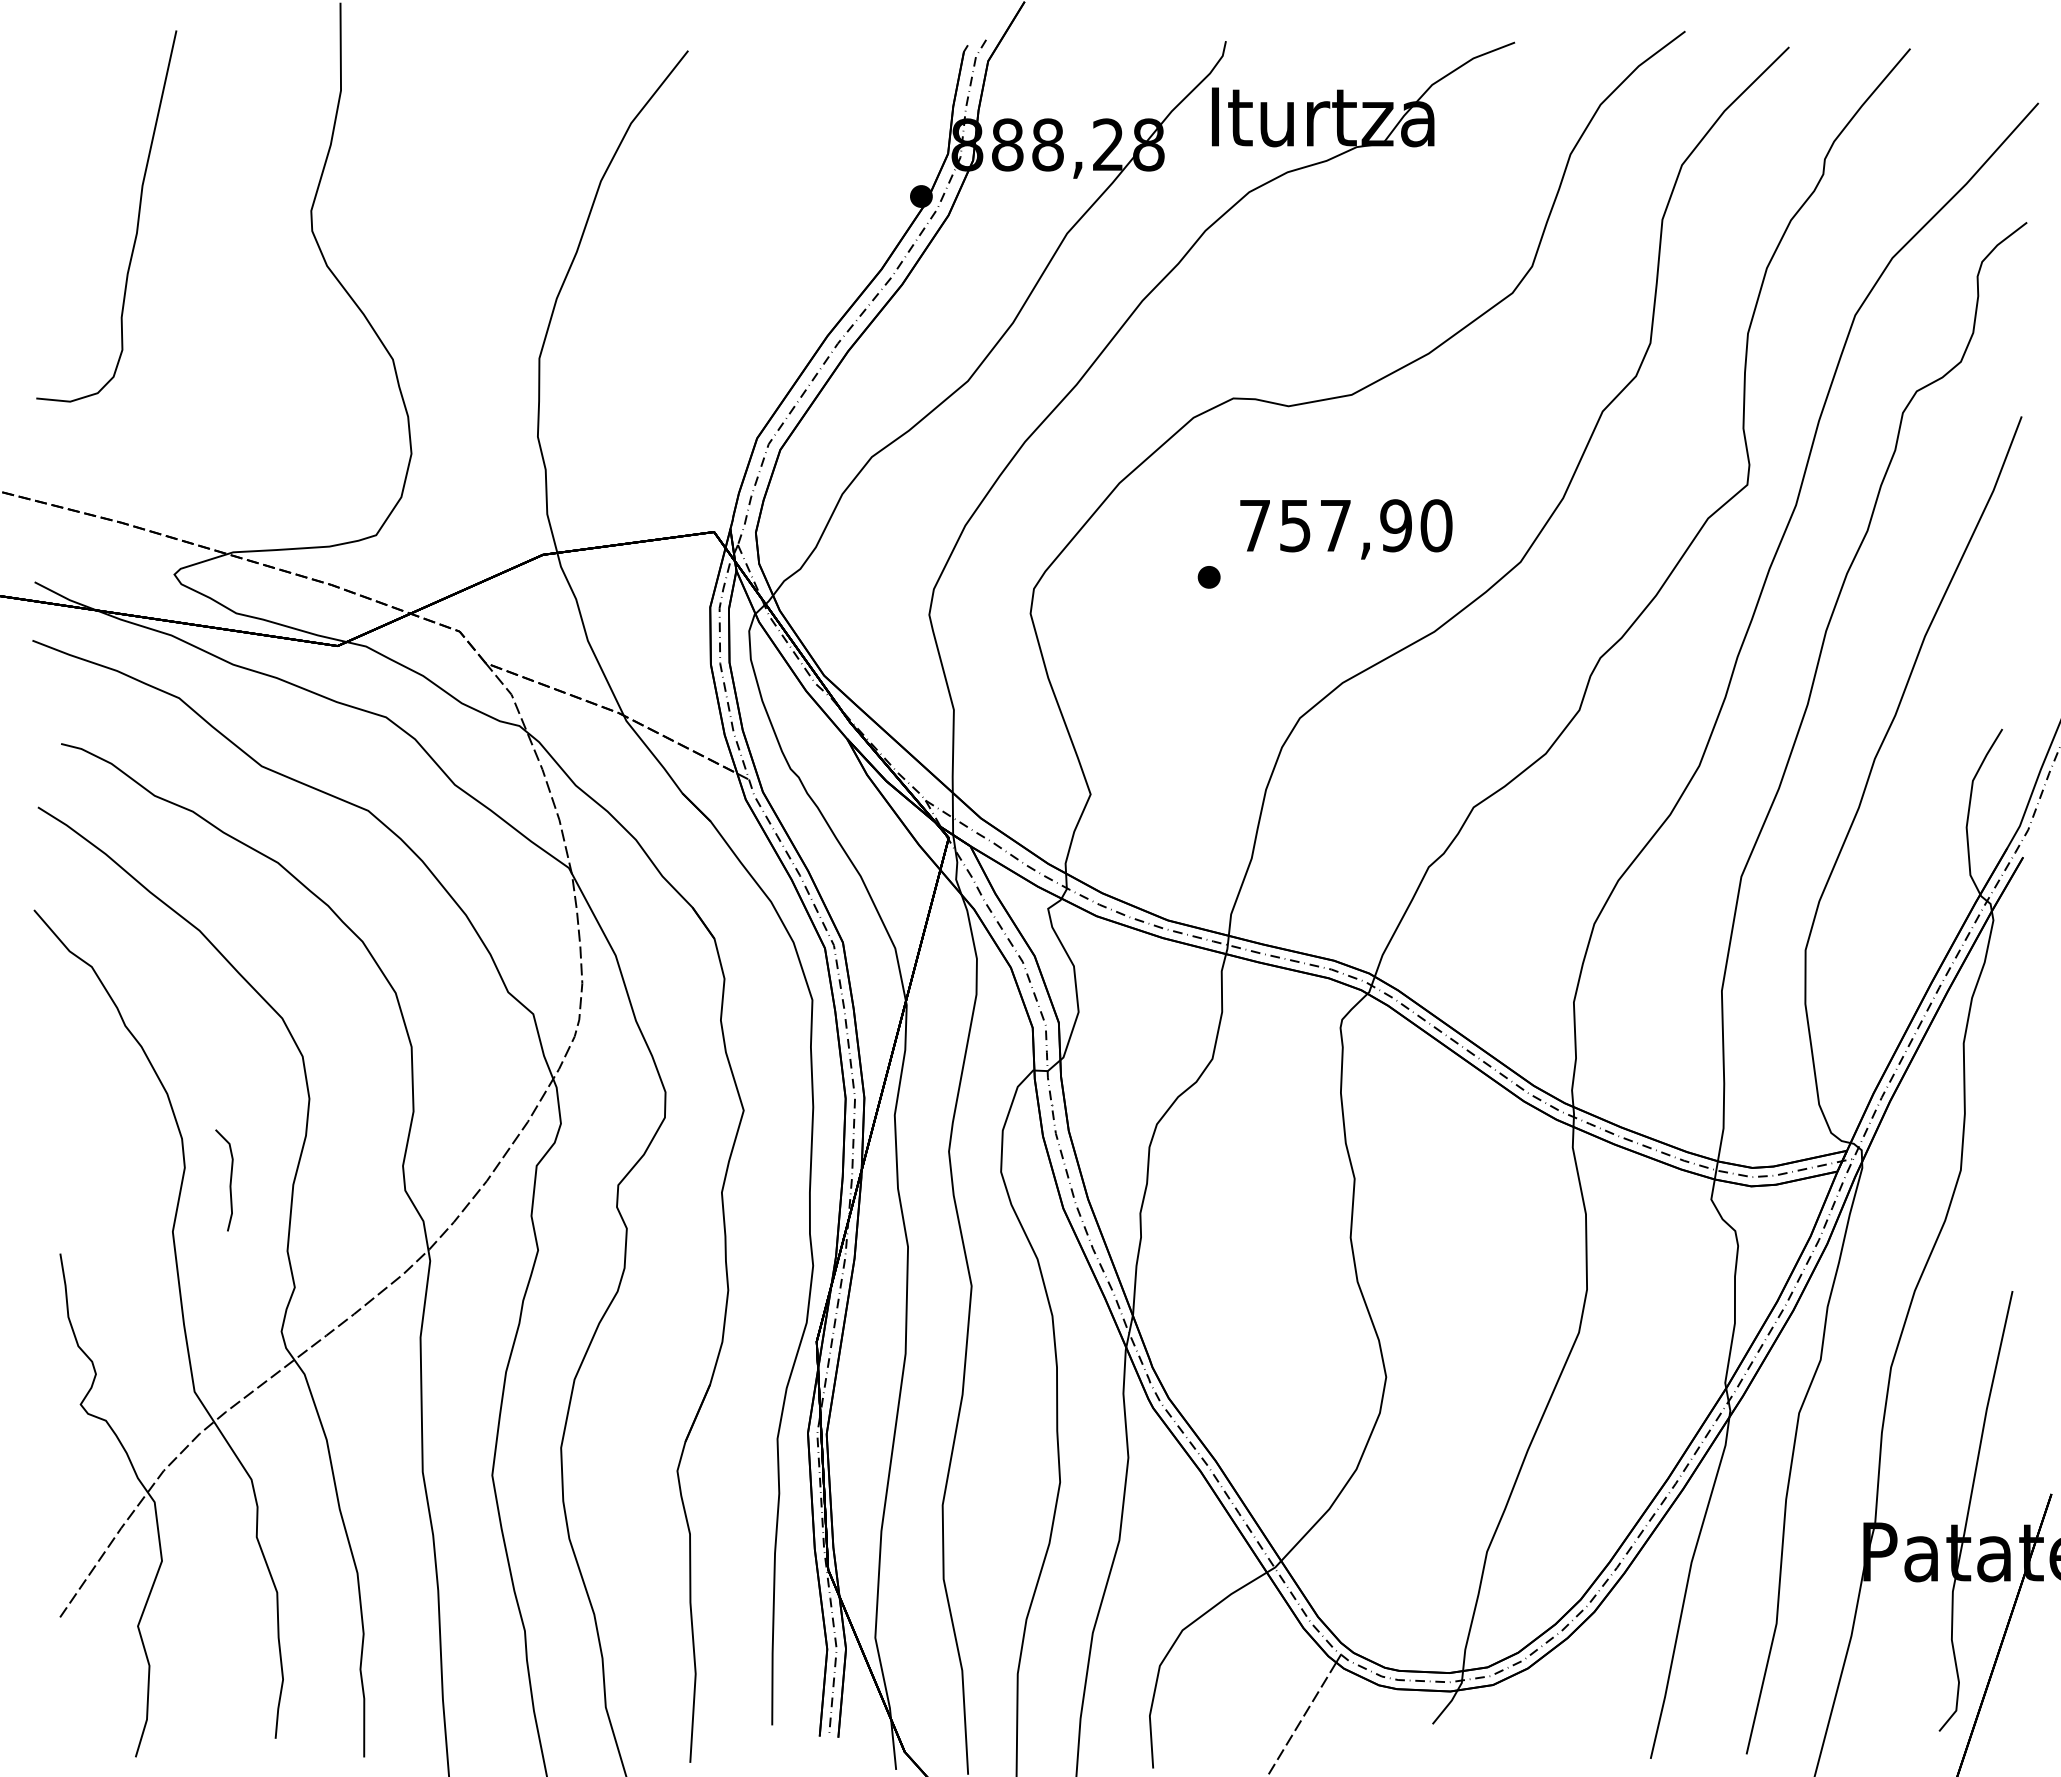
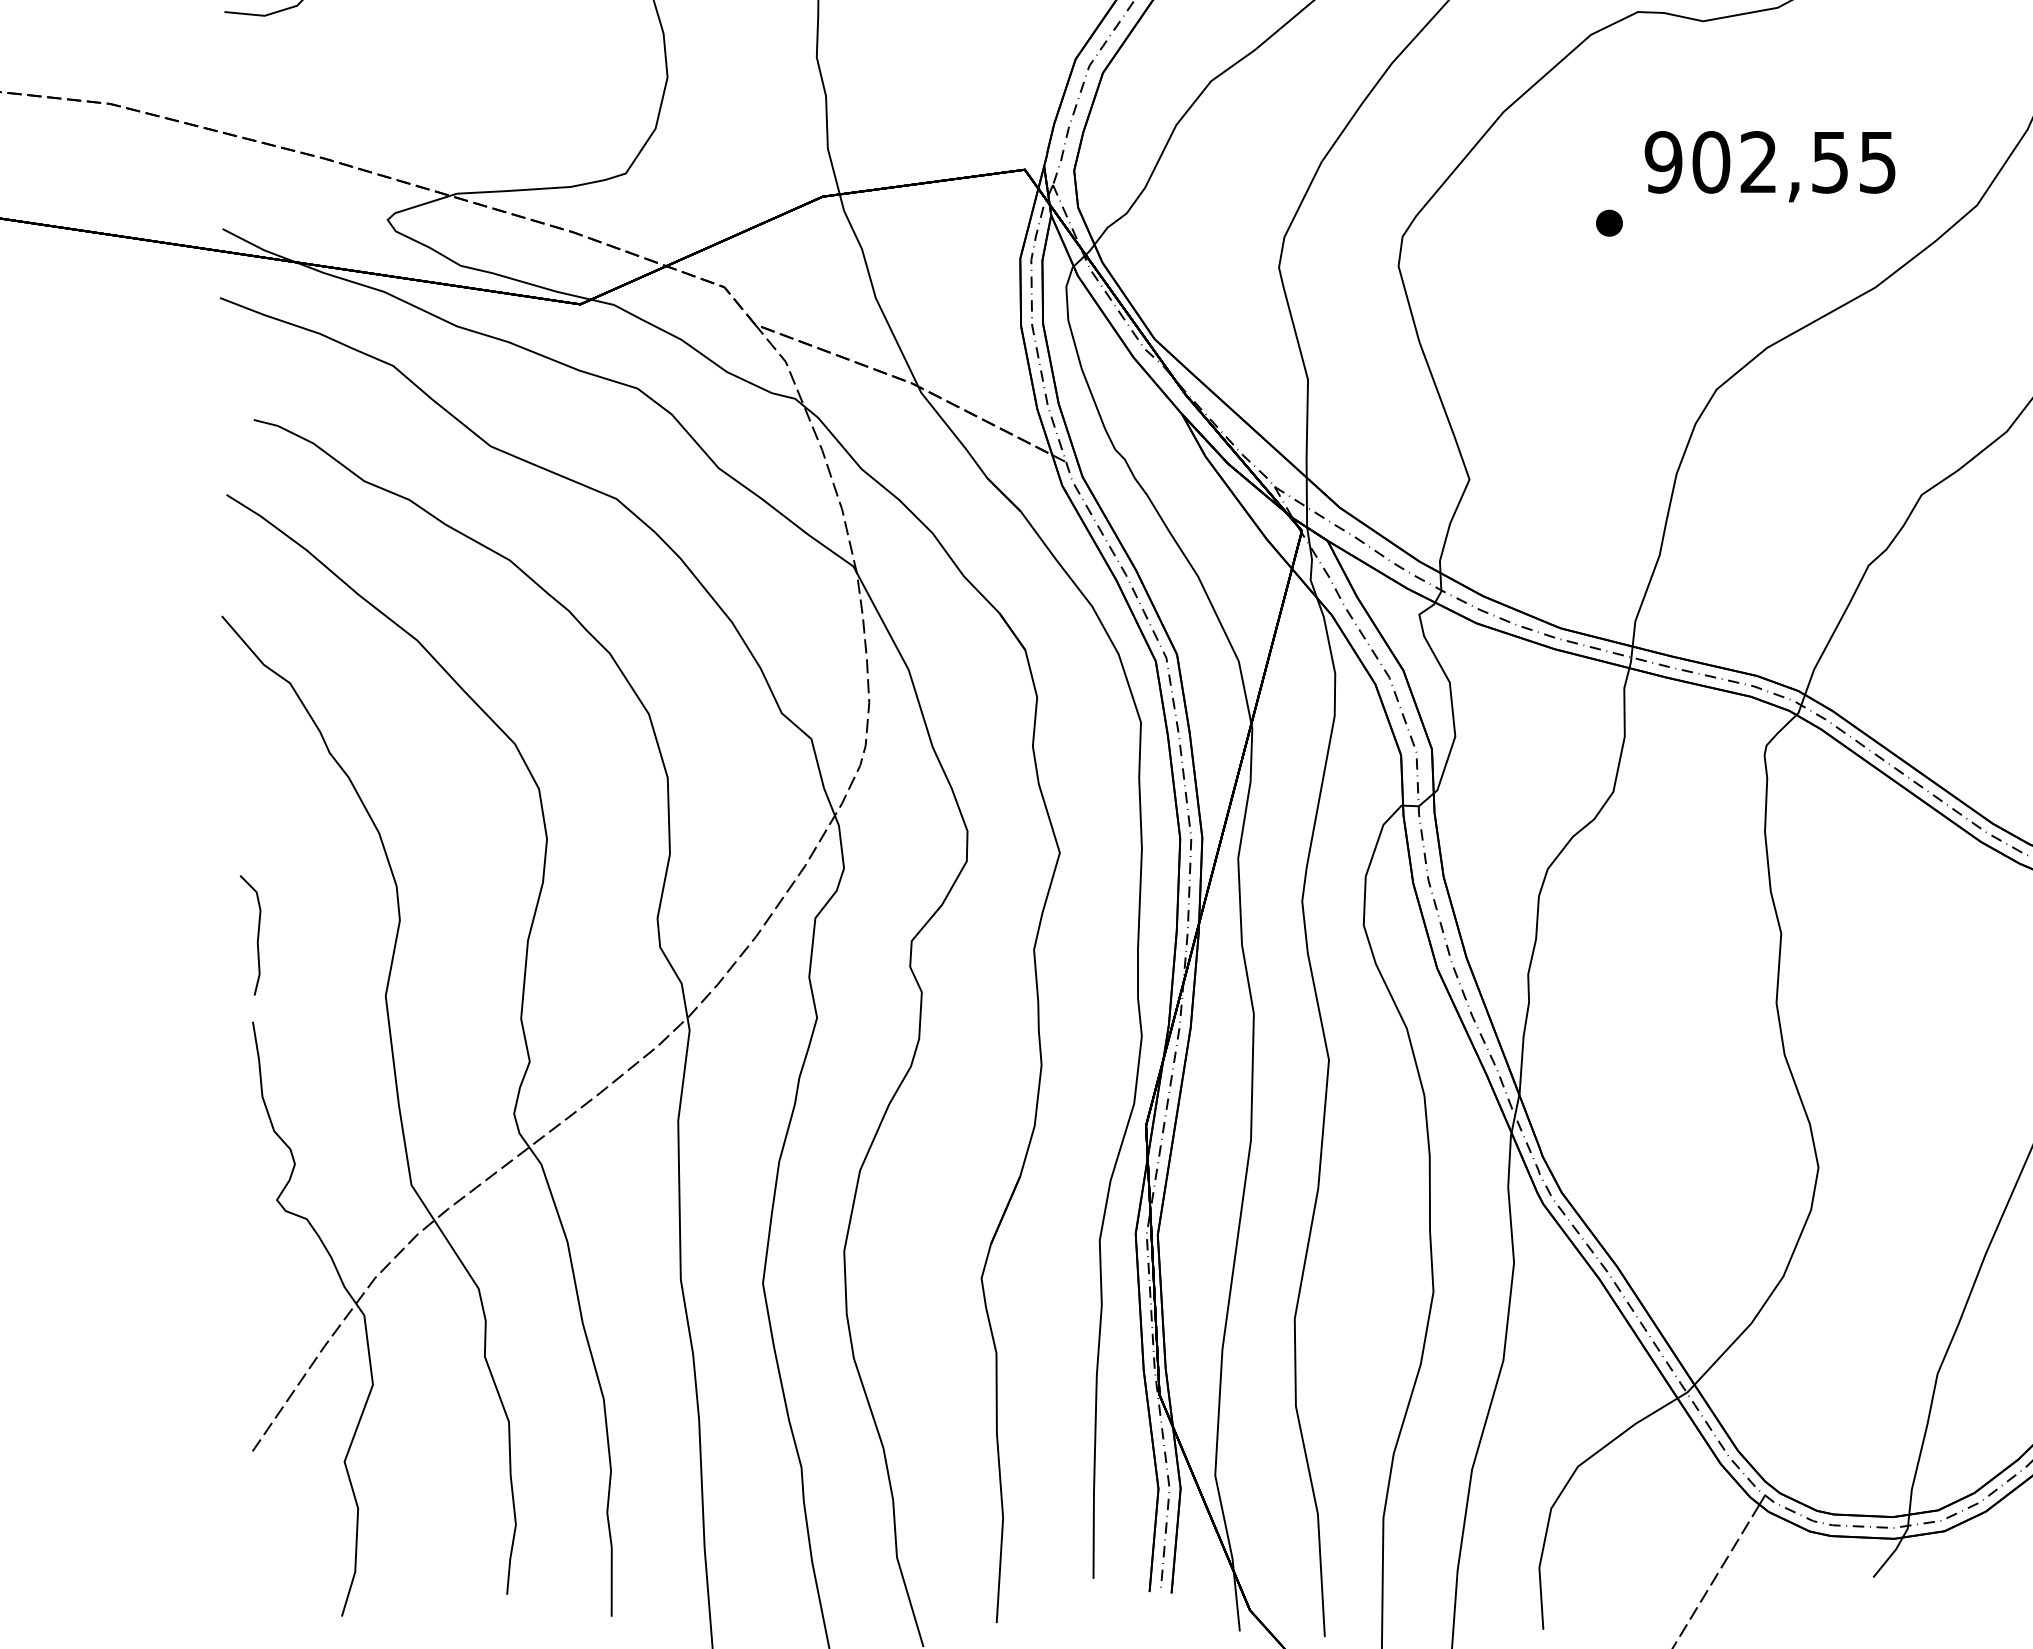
text: (1345, 525) -> (1770, 162), 757,90 -> 902,55
curve: (229, 1182) -> (256, 937), moved

